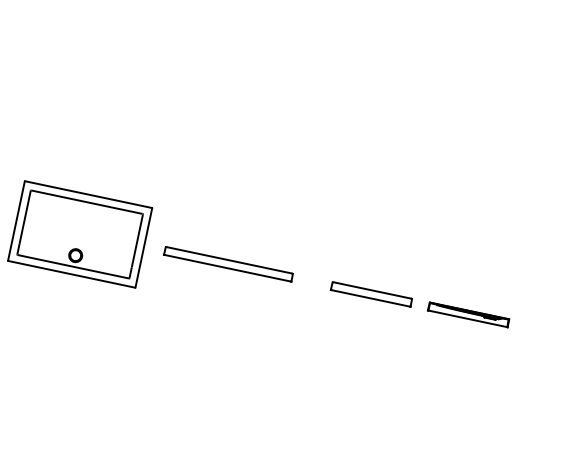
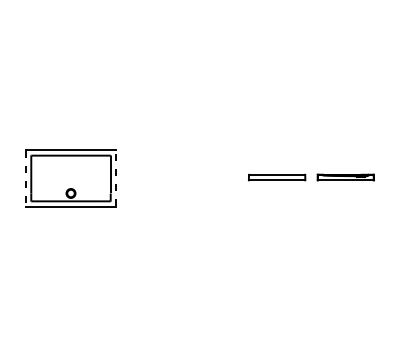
line: (15, 220) -> (25, 178), solid -> dashed
line: (144, 248) -> (116, 178), solid -> dashed
part: (228, 264) -> (175, 177), removed

